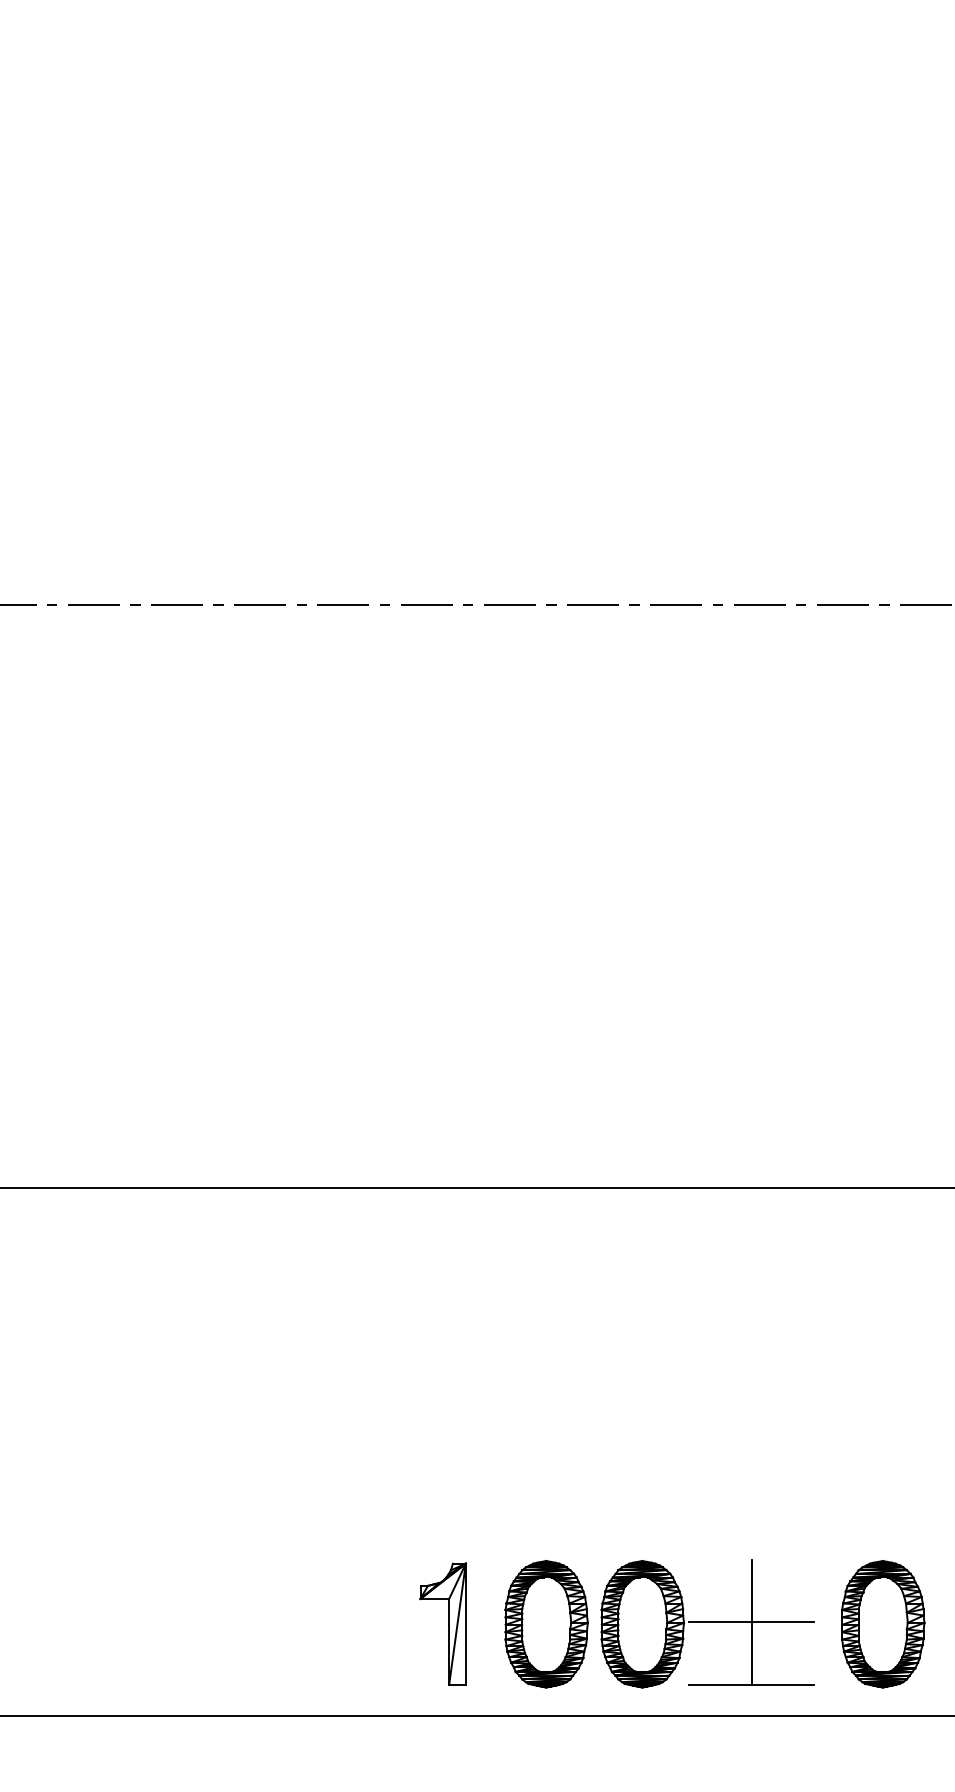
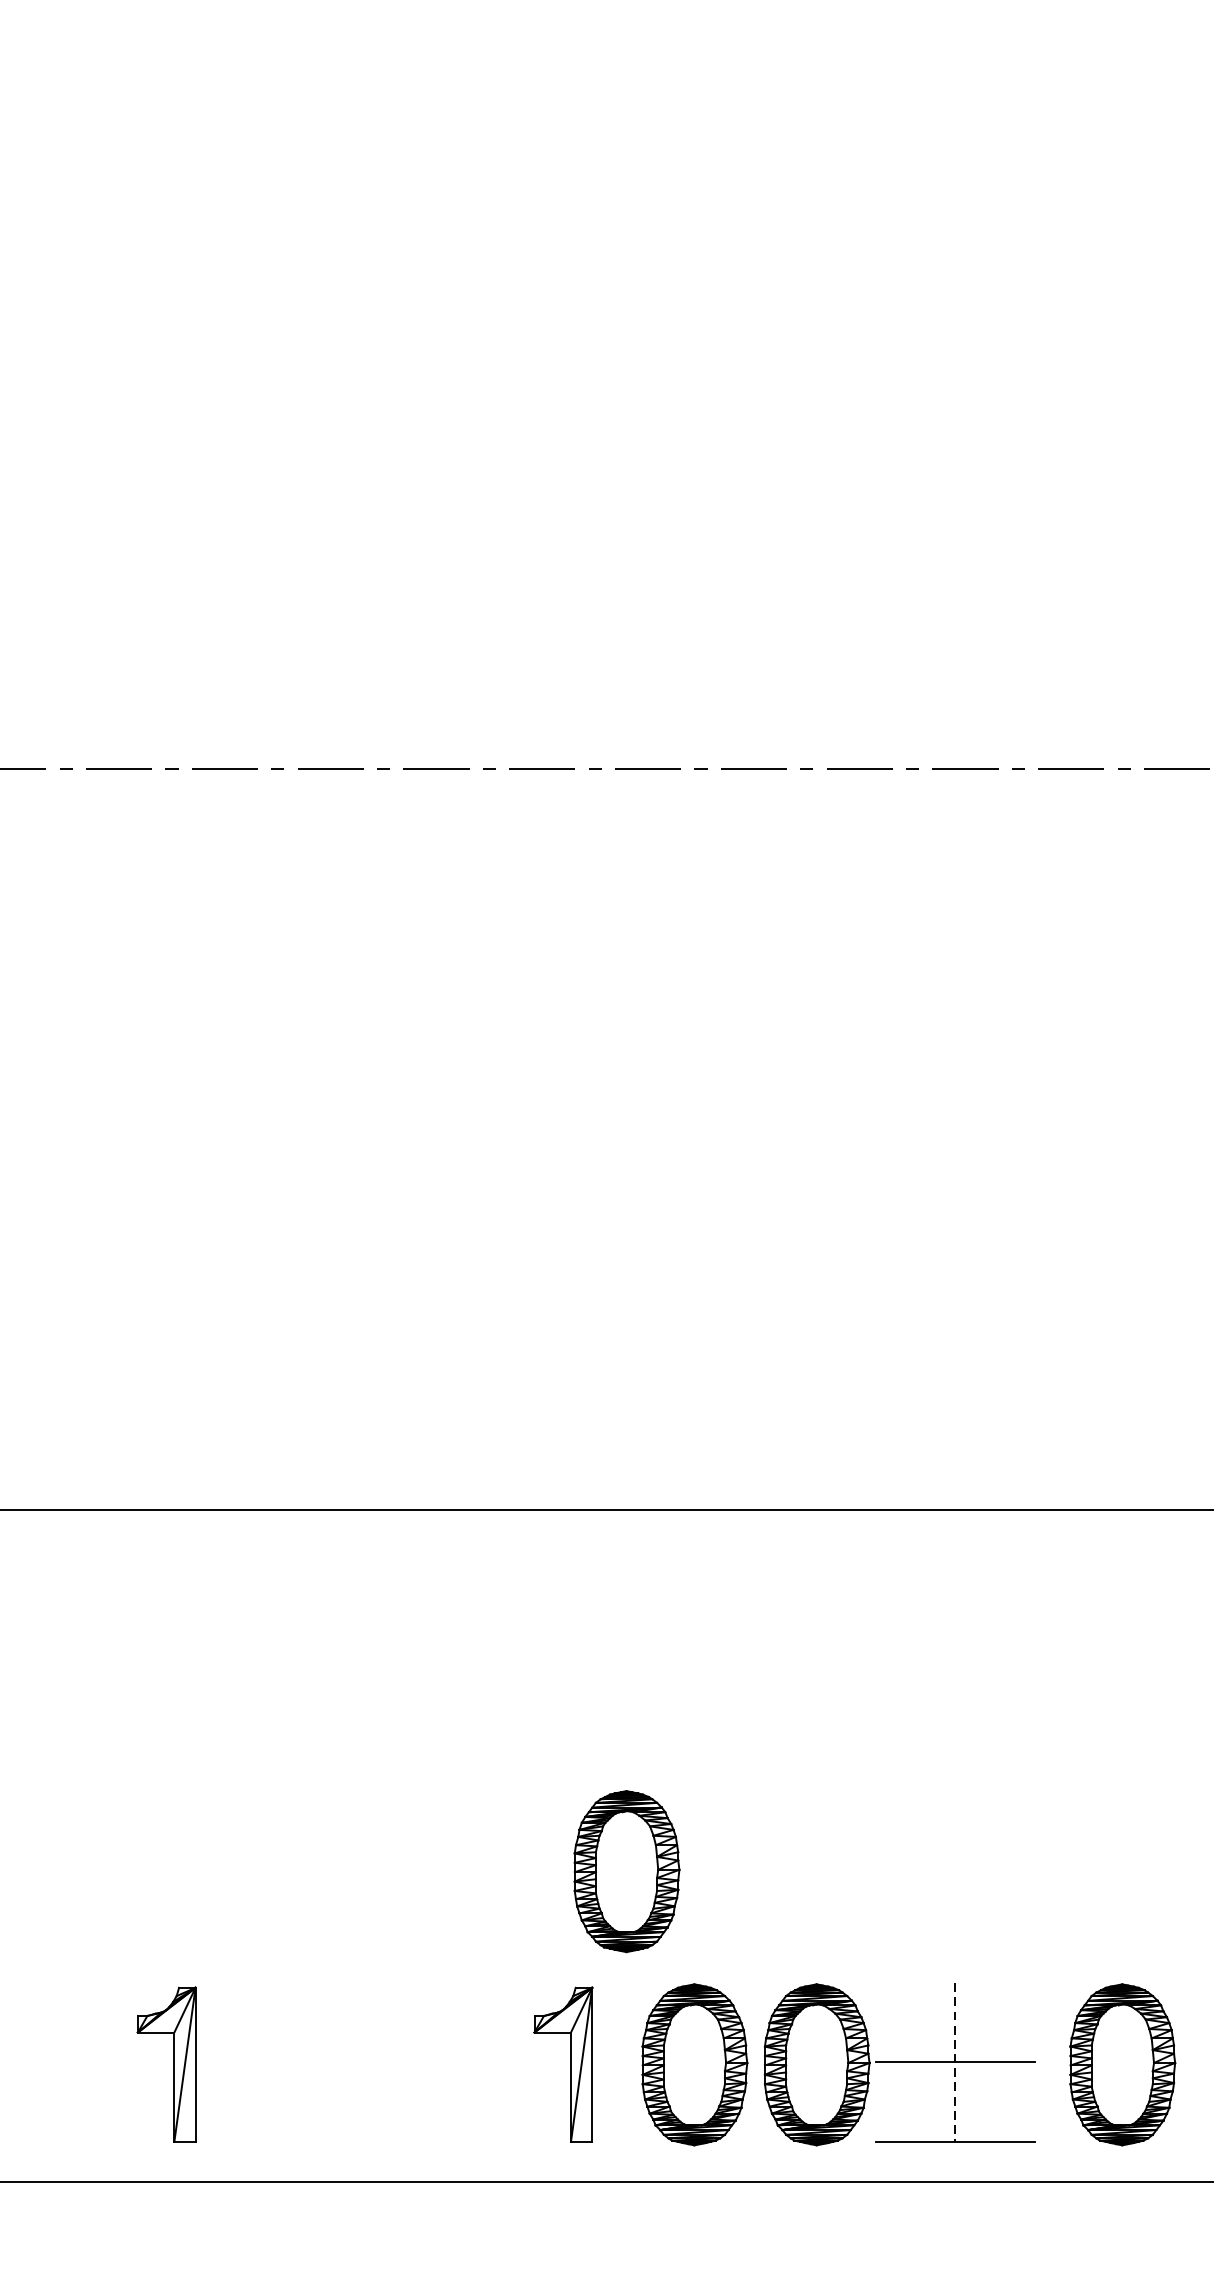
part: (493, 1472) -> (627, 1871), added
line: (751, 1622) -> (955, 2062), solid -> dashed
part: (130, 1623) -> (165, 2063), added

